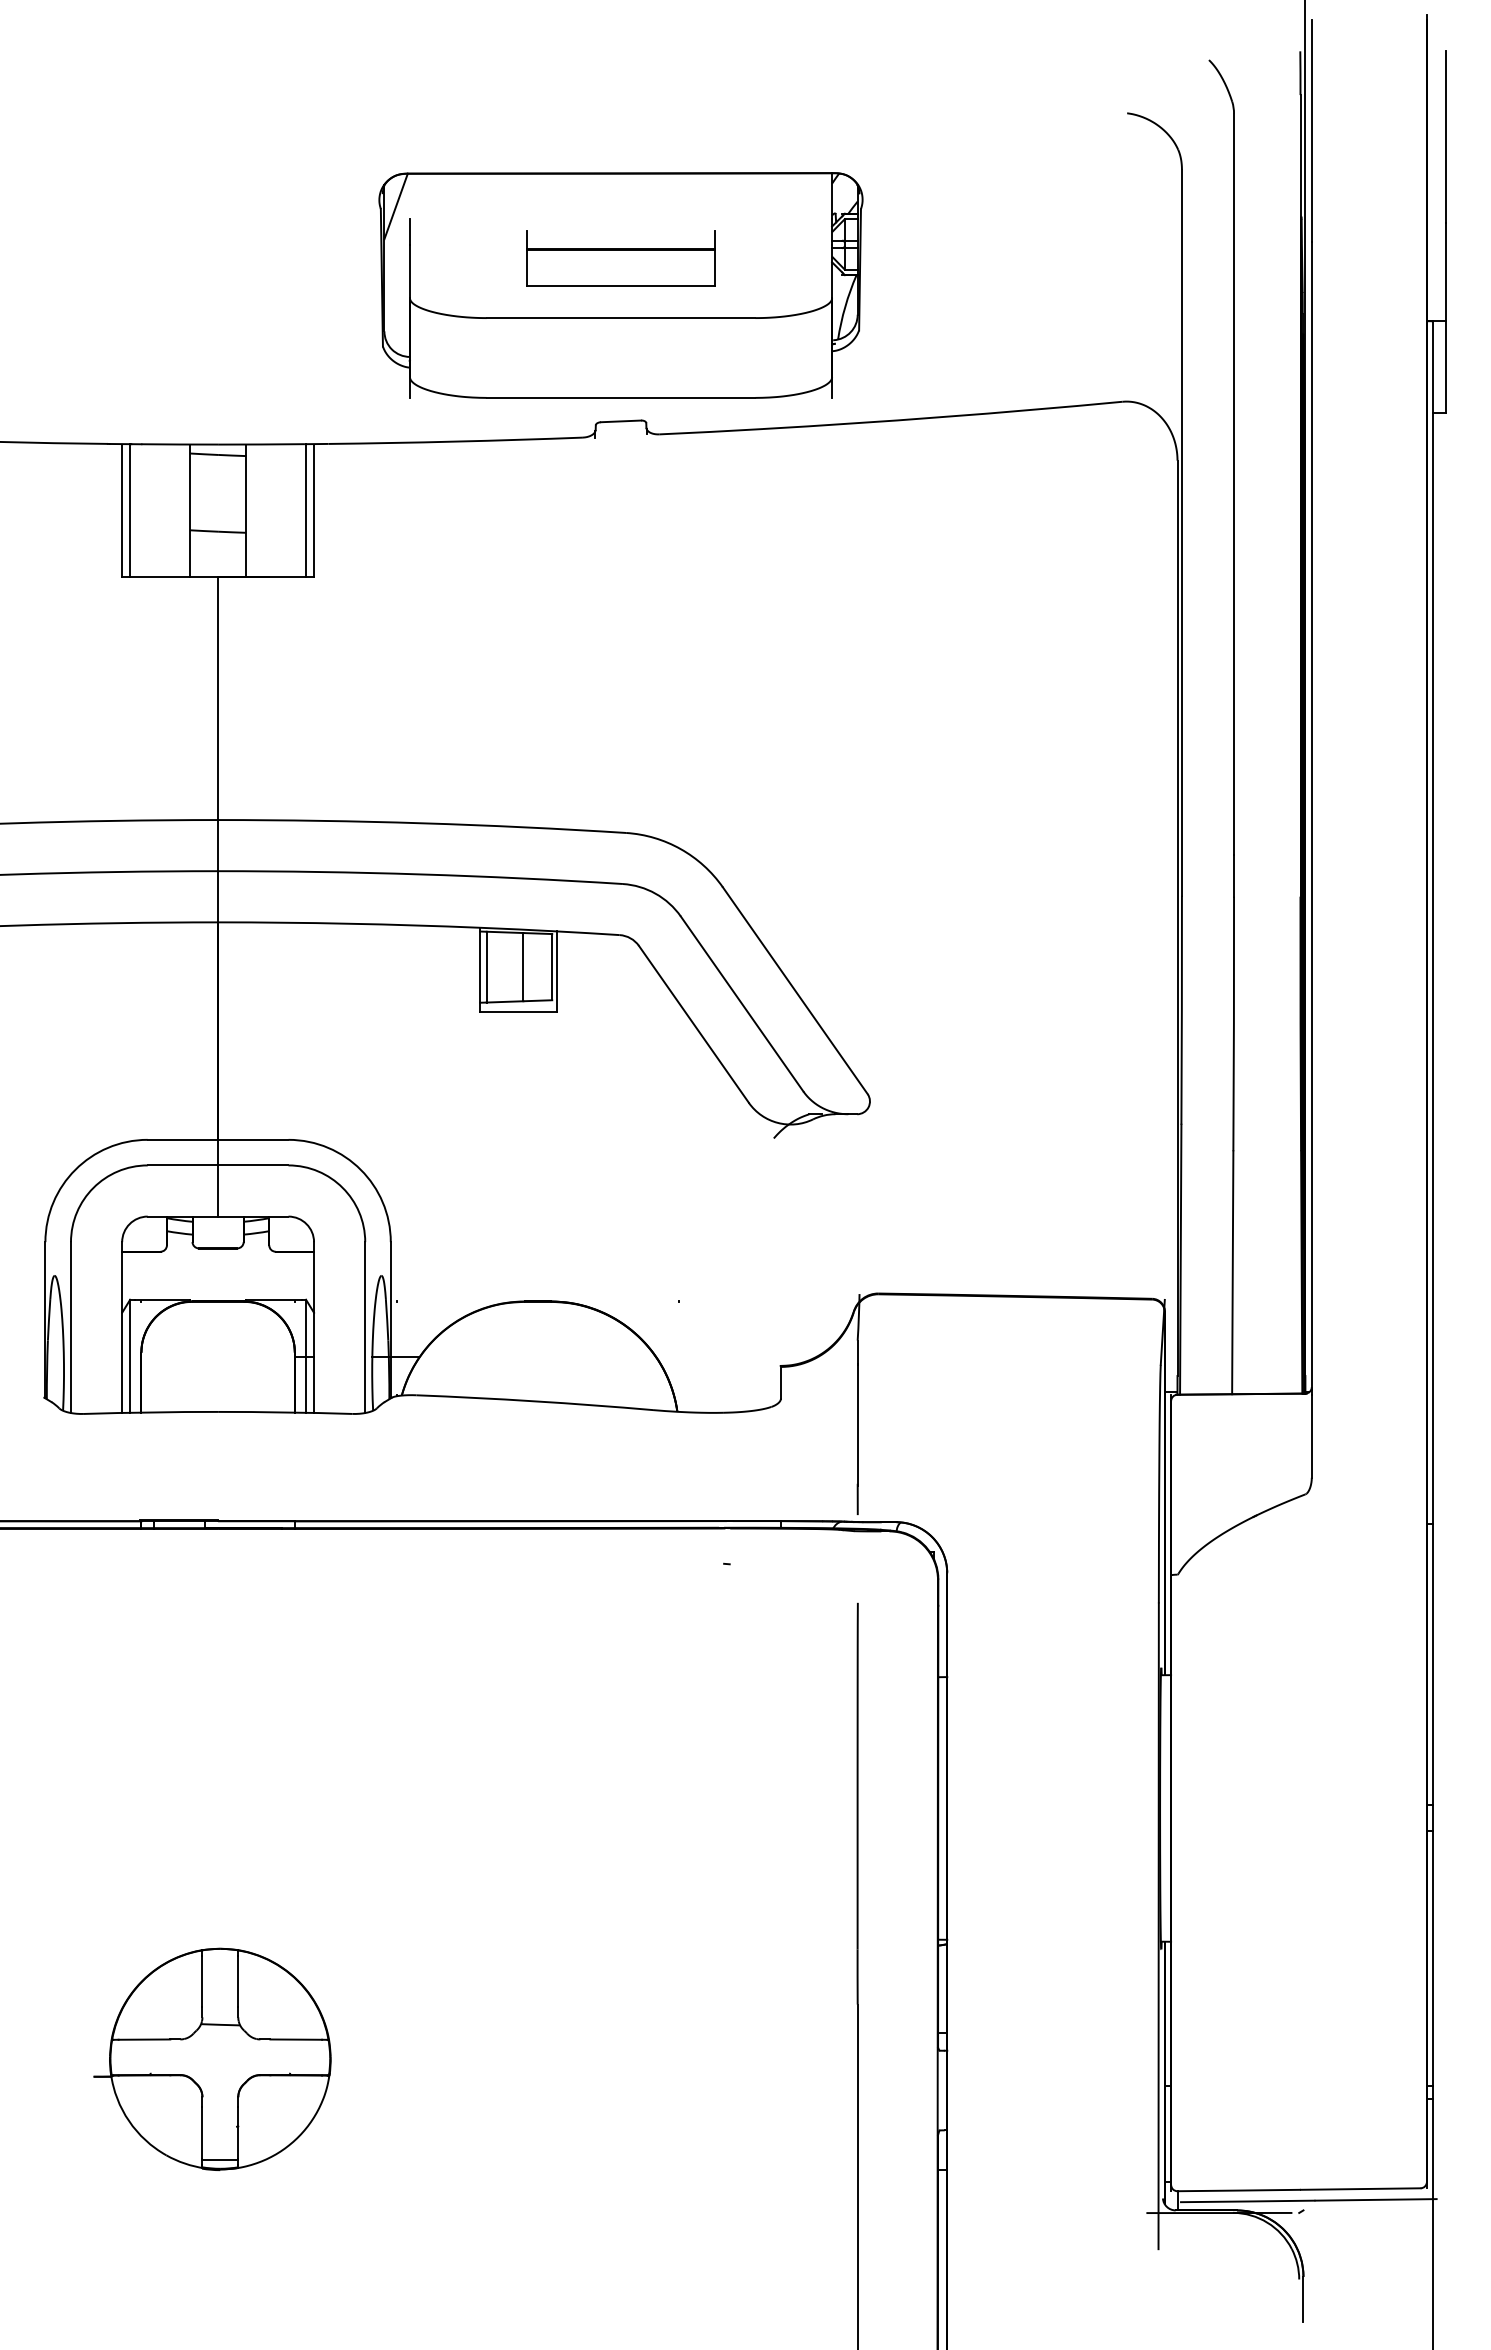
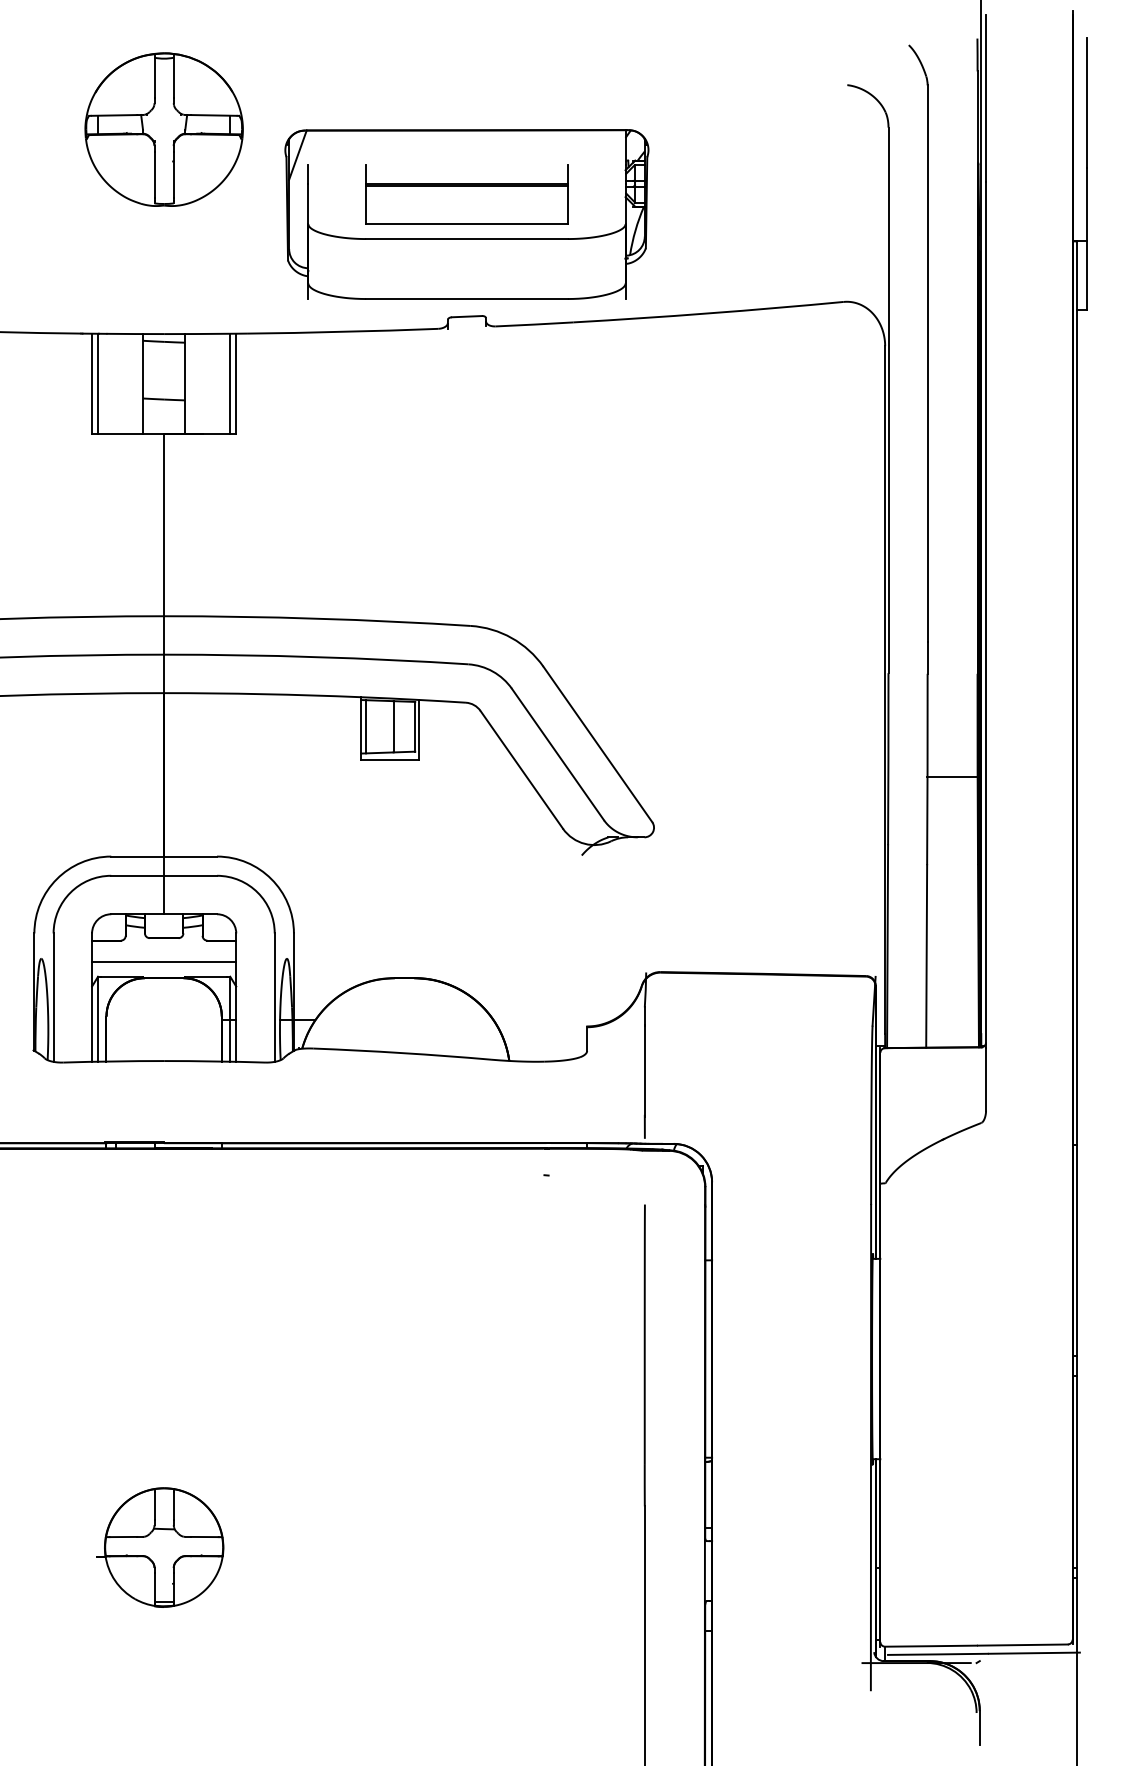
part: (217, 172) -> (163, 129), added
part: (620, 258) -> (466, 194), size x1.43
line: (1267, 1033) -> (952, 776), added
line: (218, 1280) -> (164, 962), added
part: (212, 2059) -> (159, 1547), size x0.71

